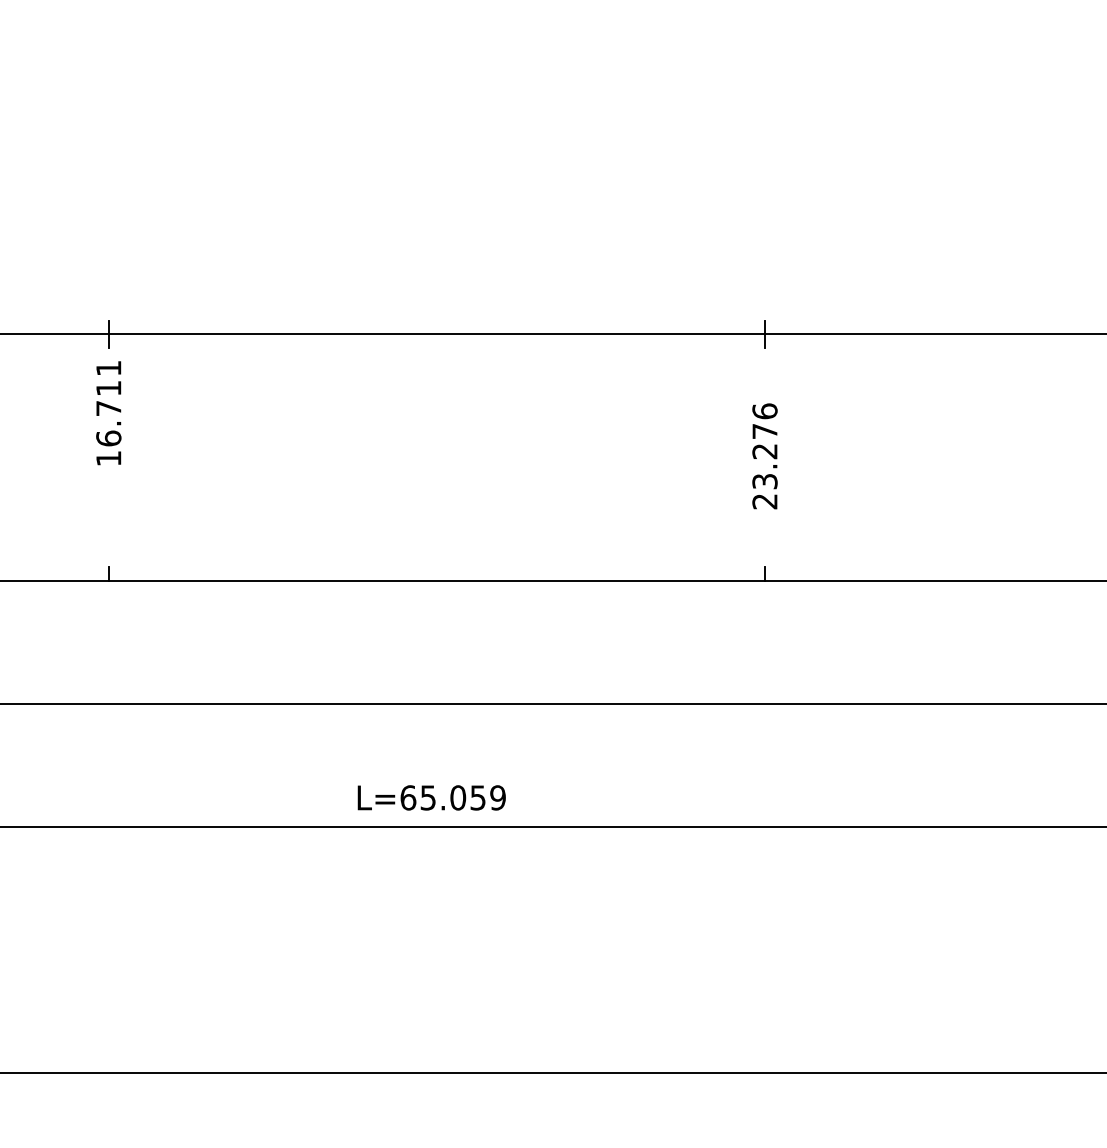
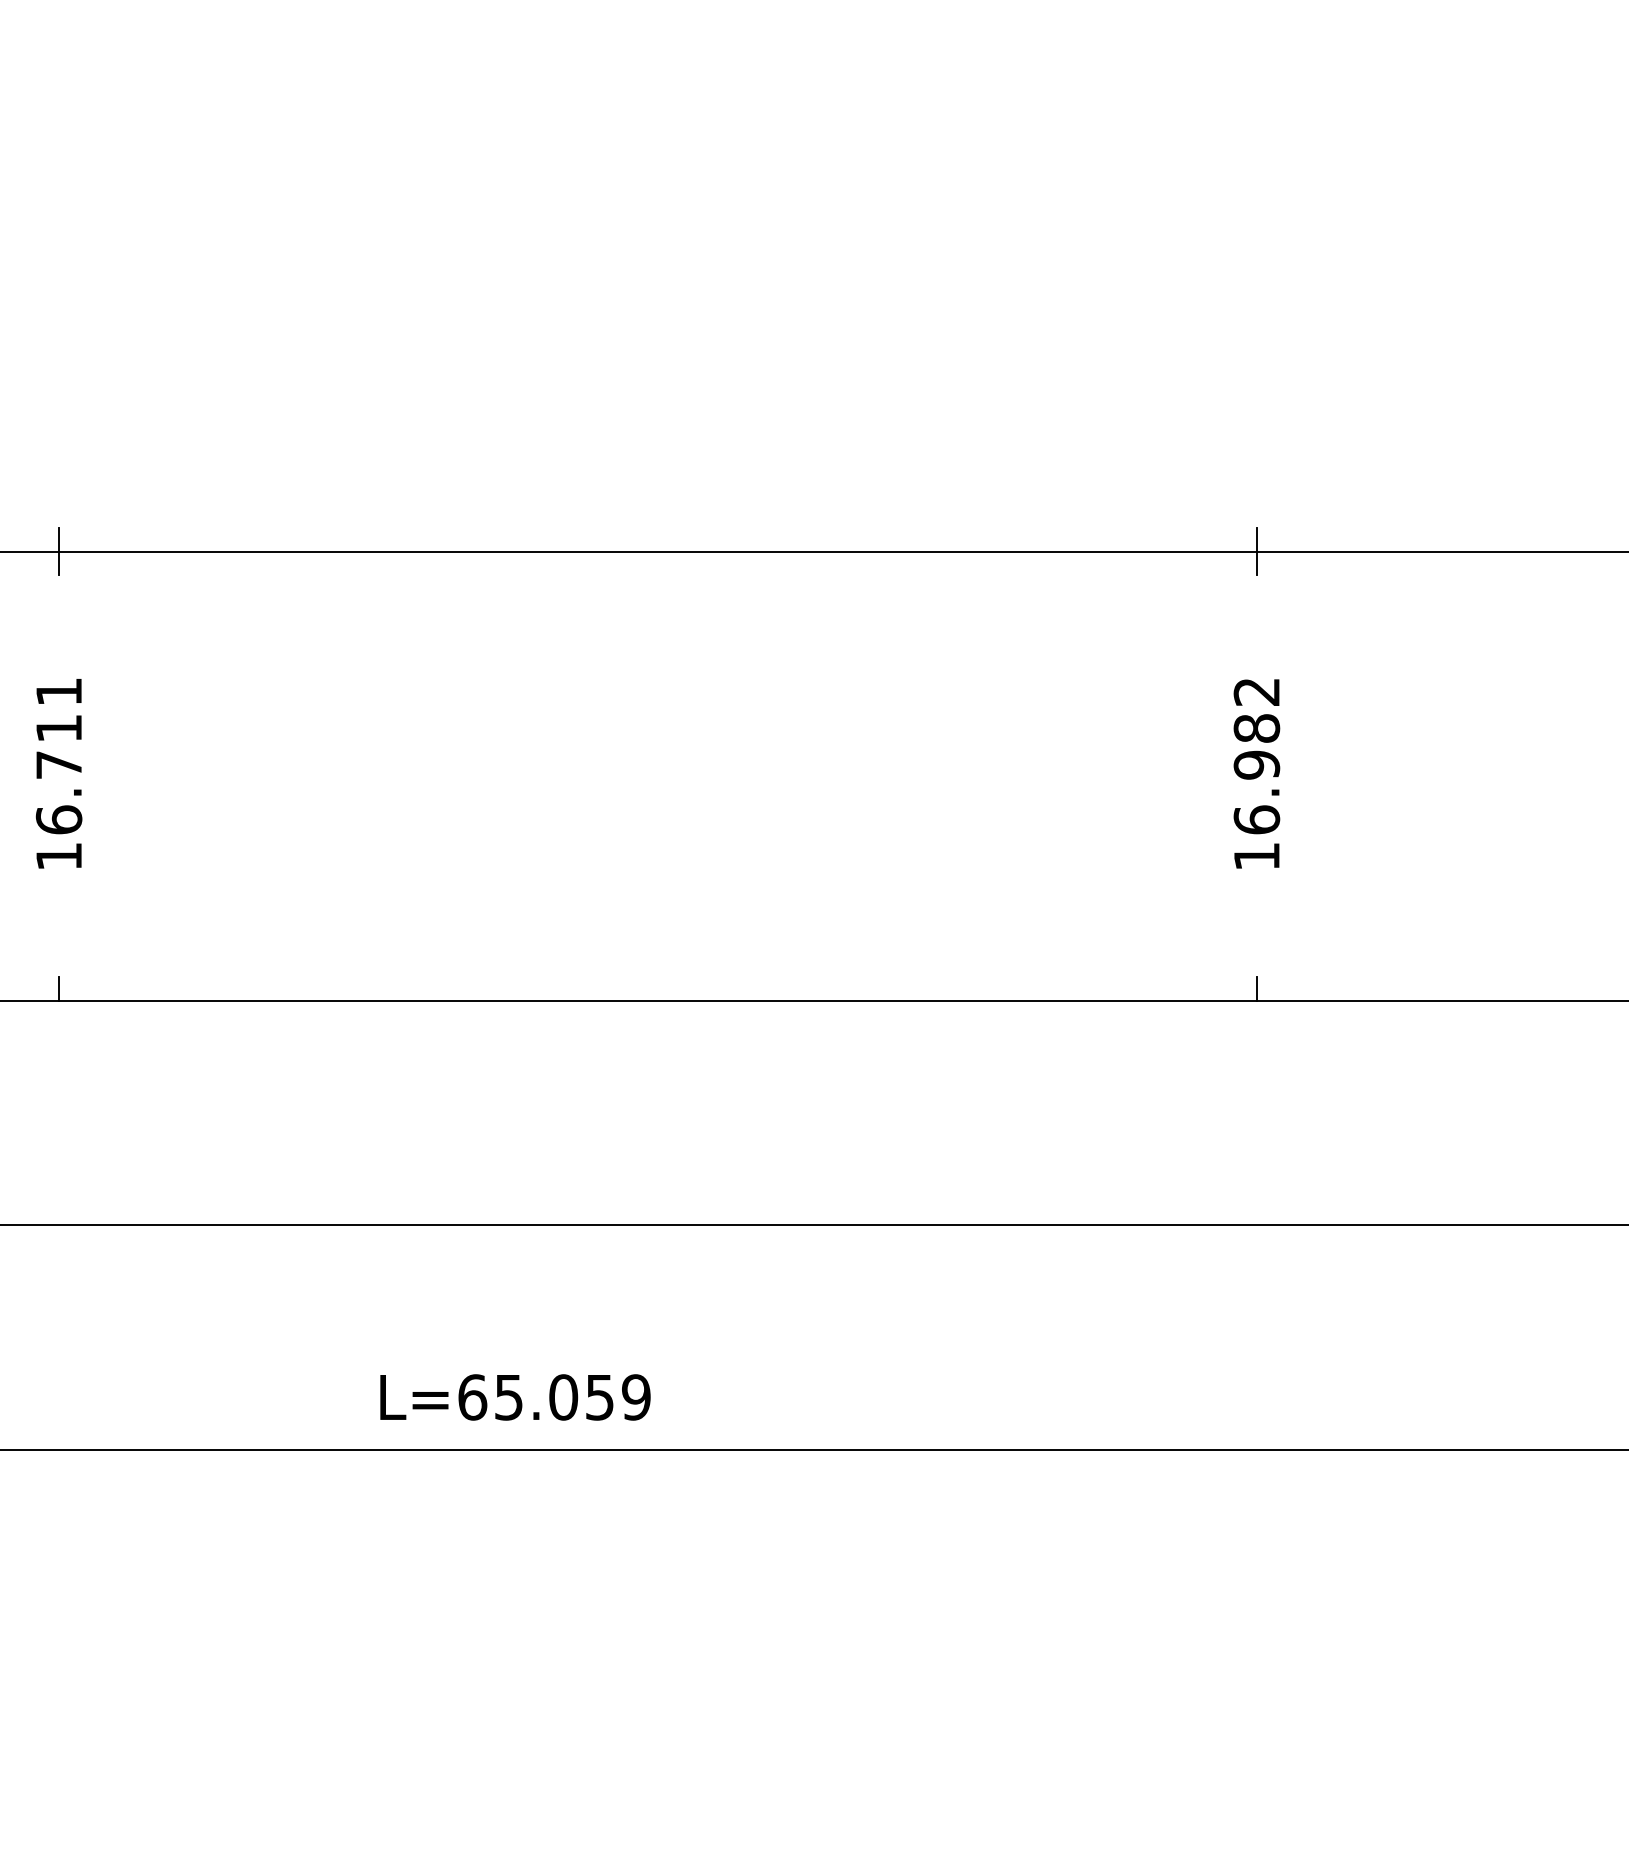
text: (108, 413) -> (58, 774), moved
text: (764, 456) -> (1255, 774), 23.276 -> 16.982
text: (431, 797) -> (514, 1396), moved

